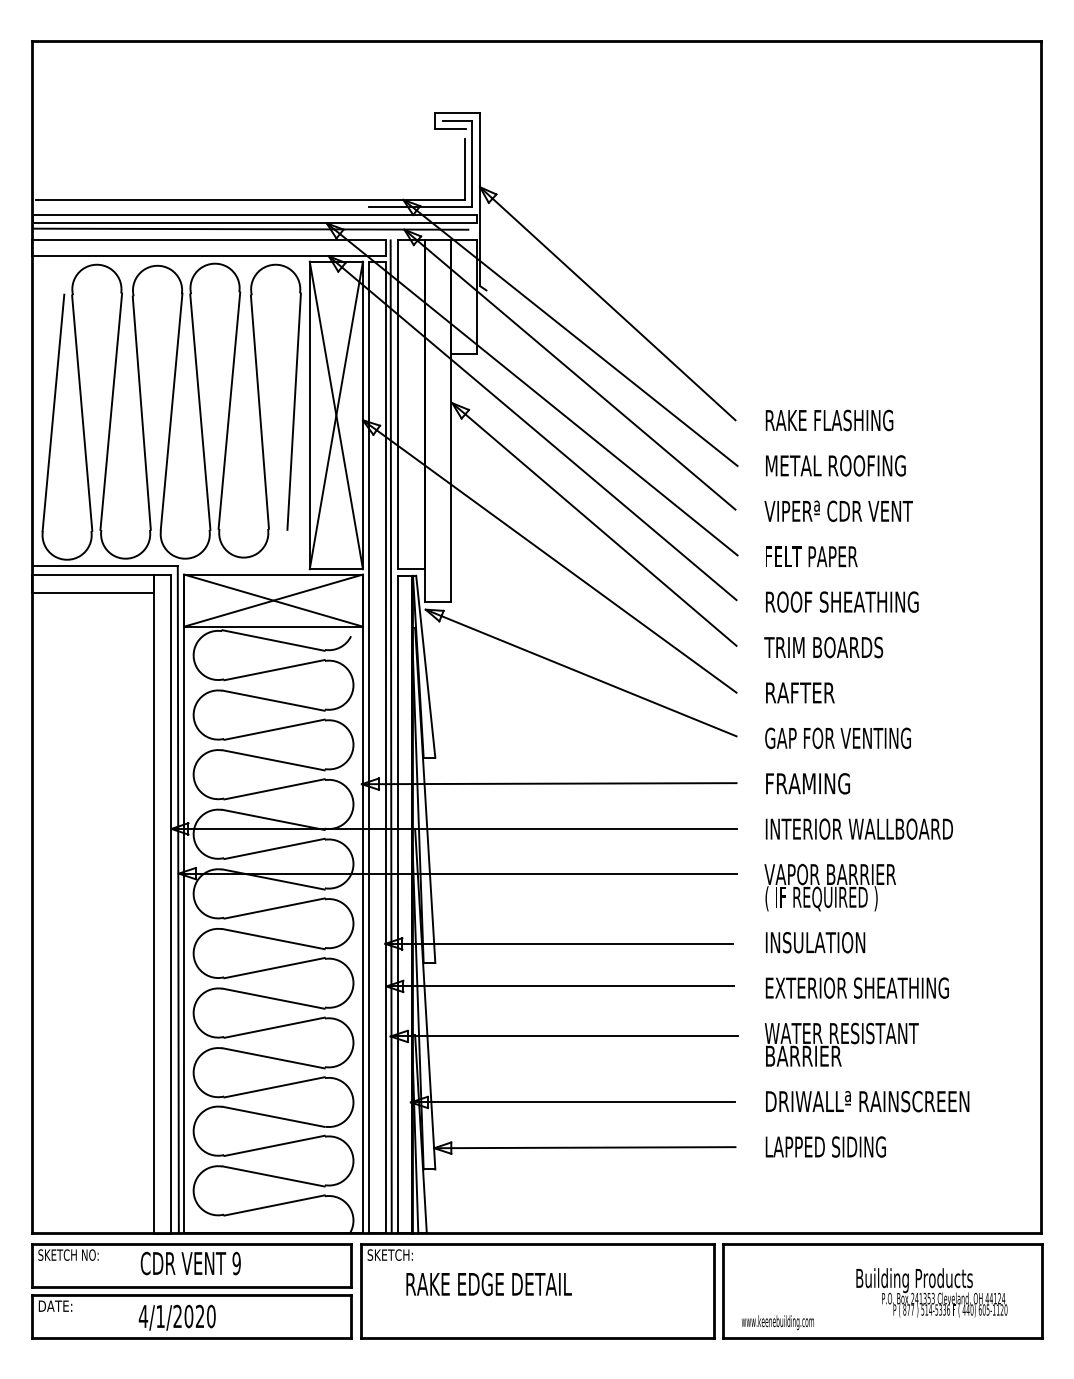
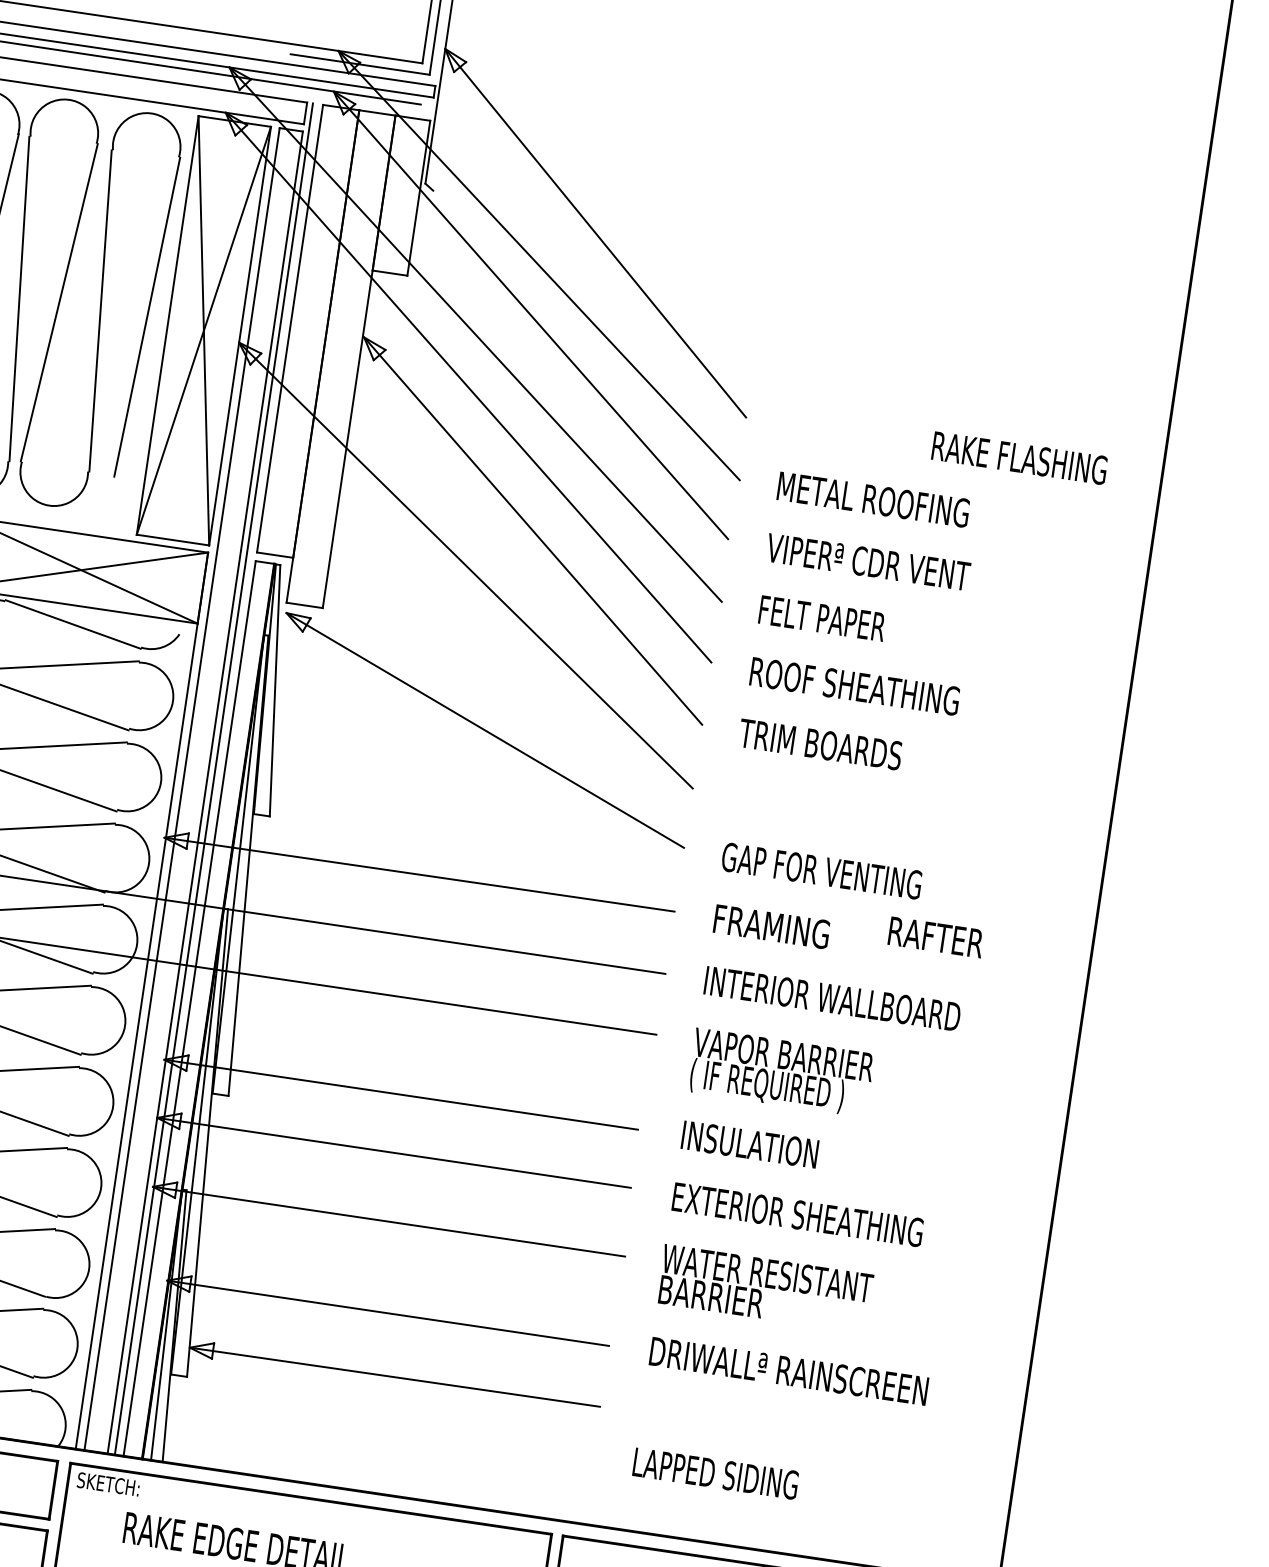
text: (829, 420) -> (1019, 458), moved
text: (800, 692) -> (936, 936), moved
text: (825, 1146) -> (715, 1472), moved

